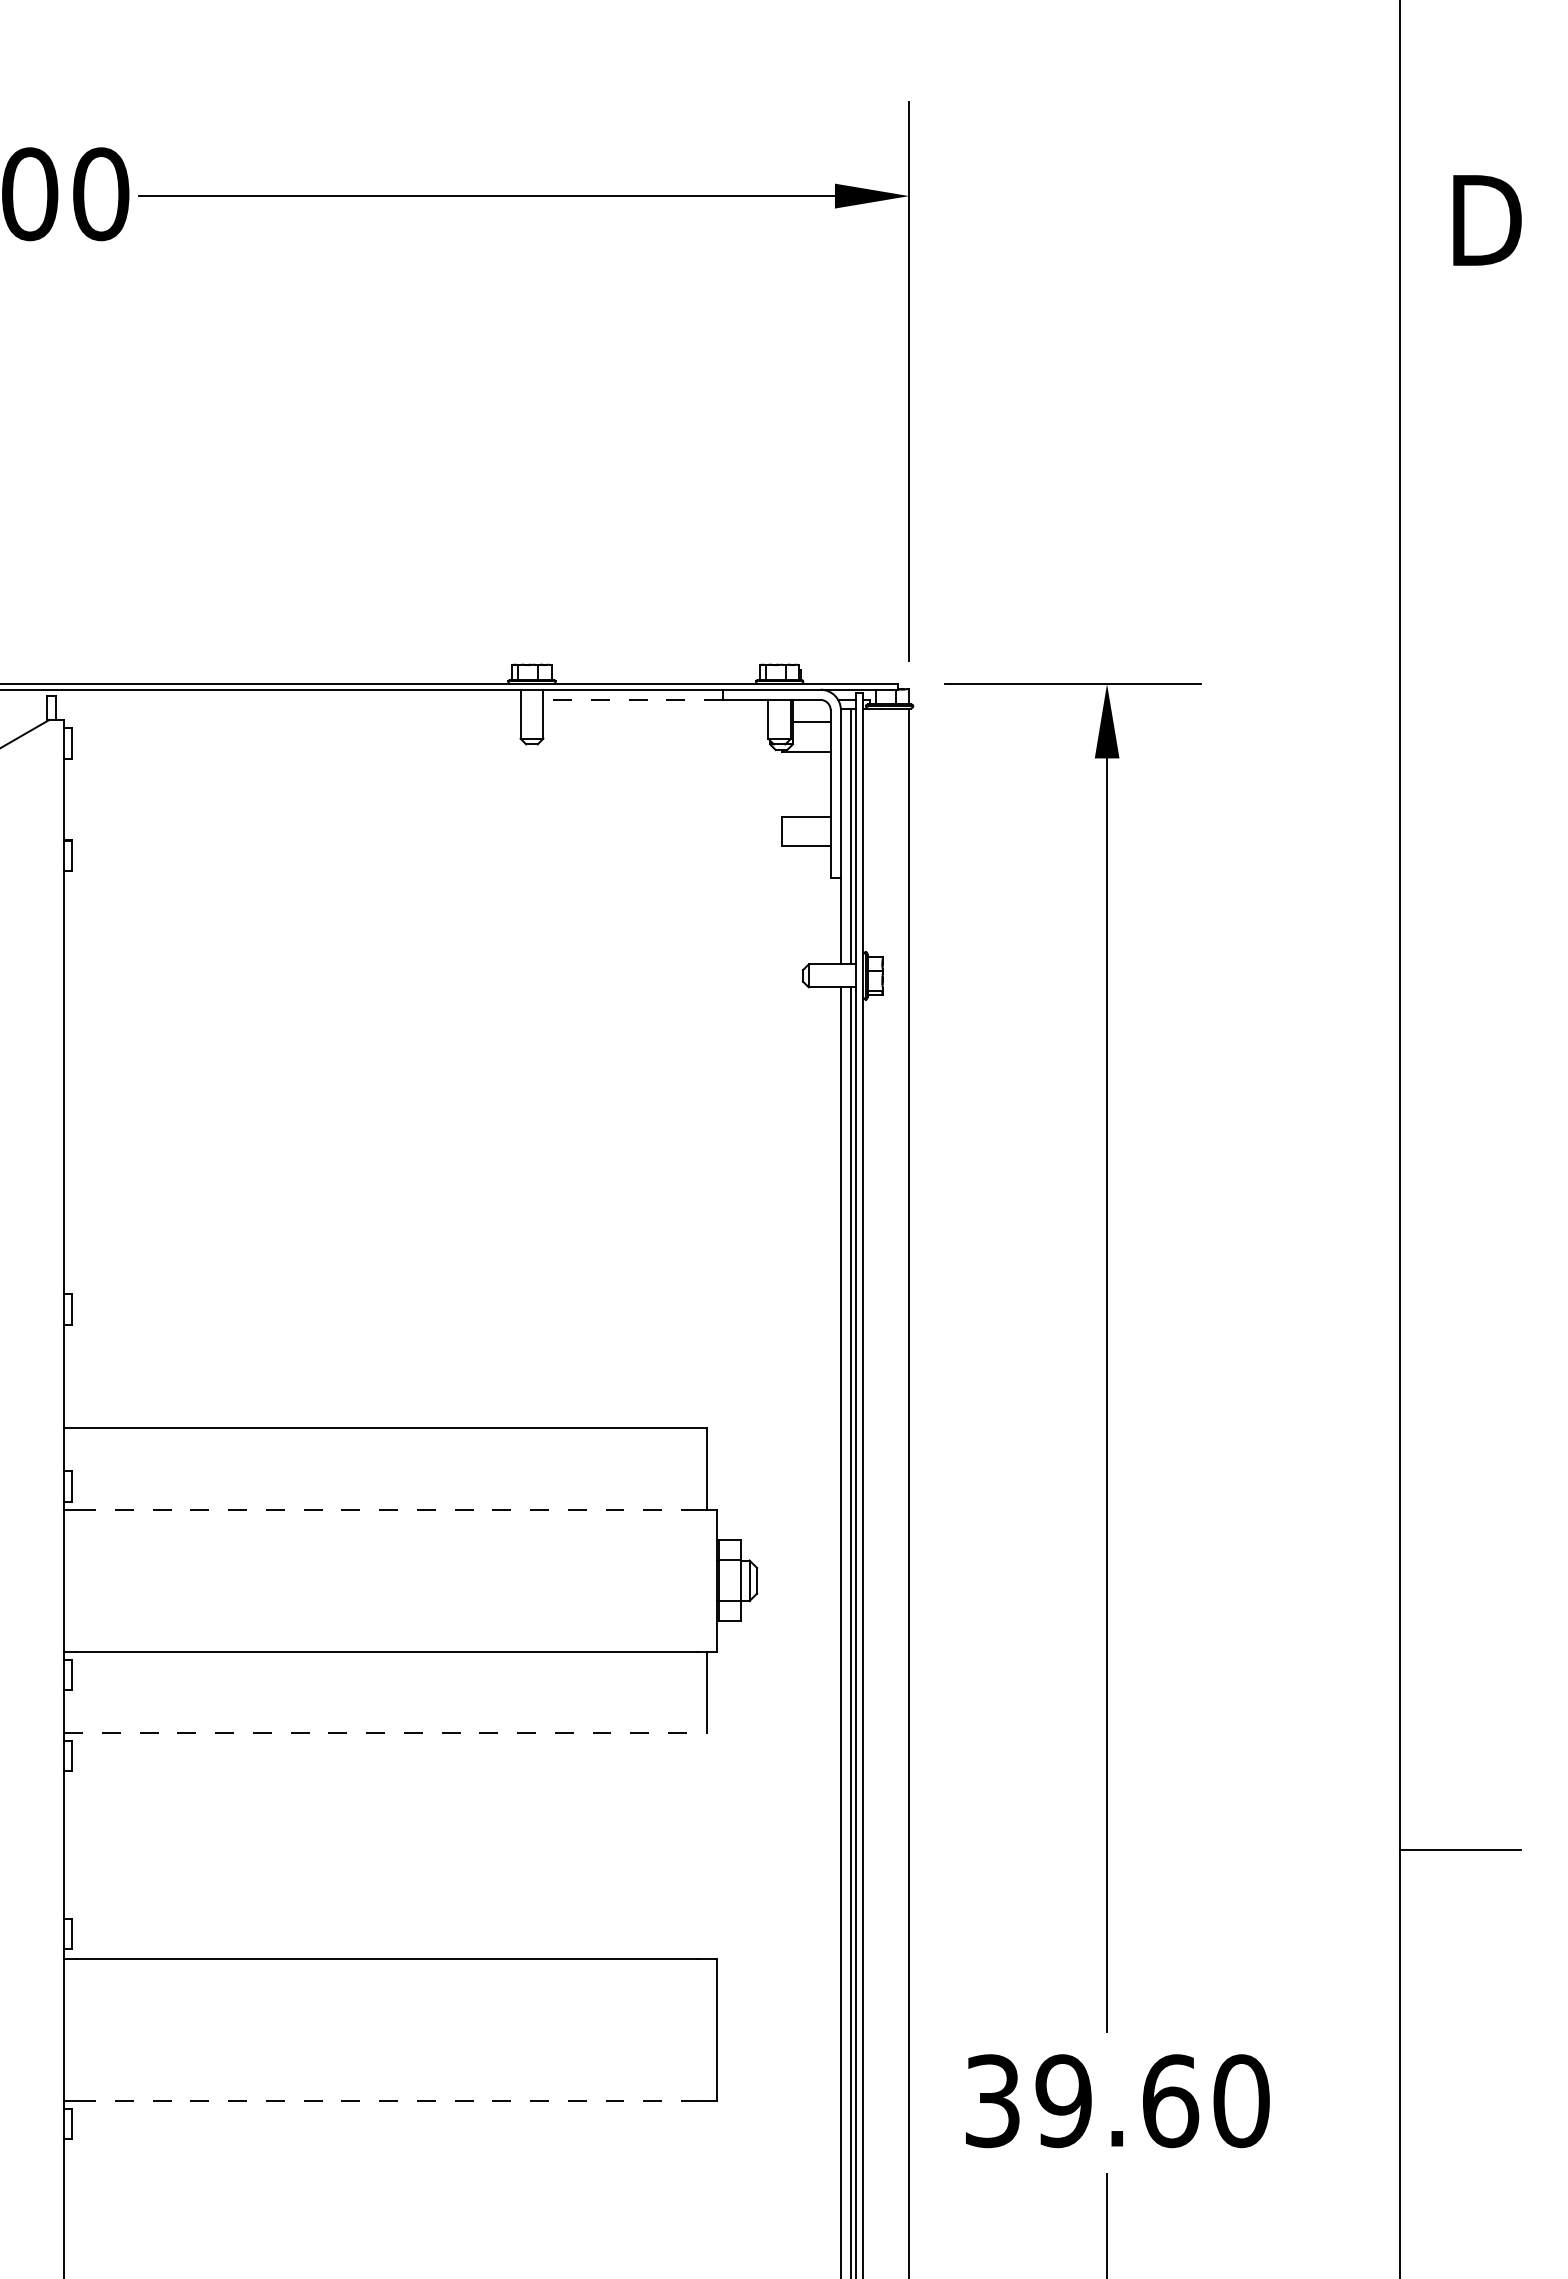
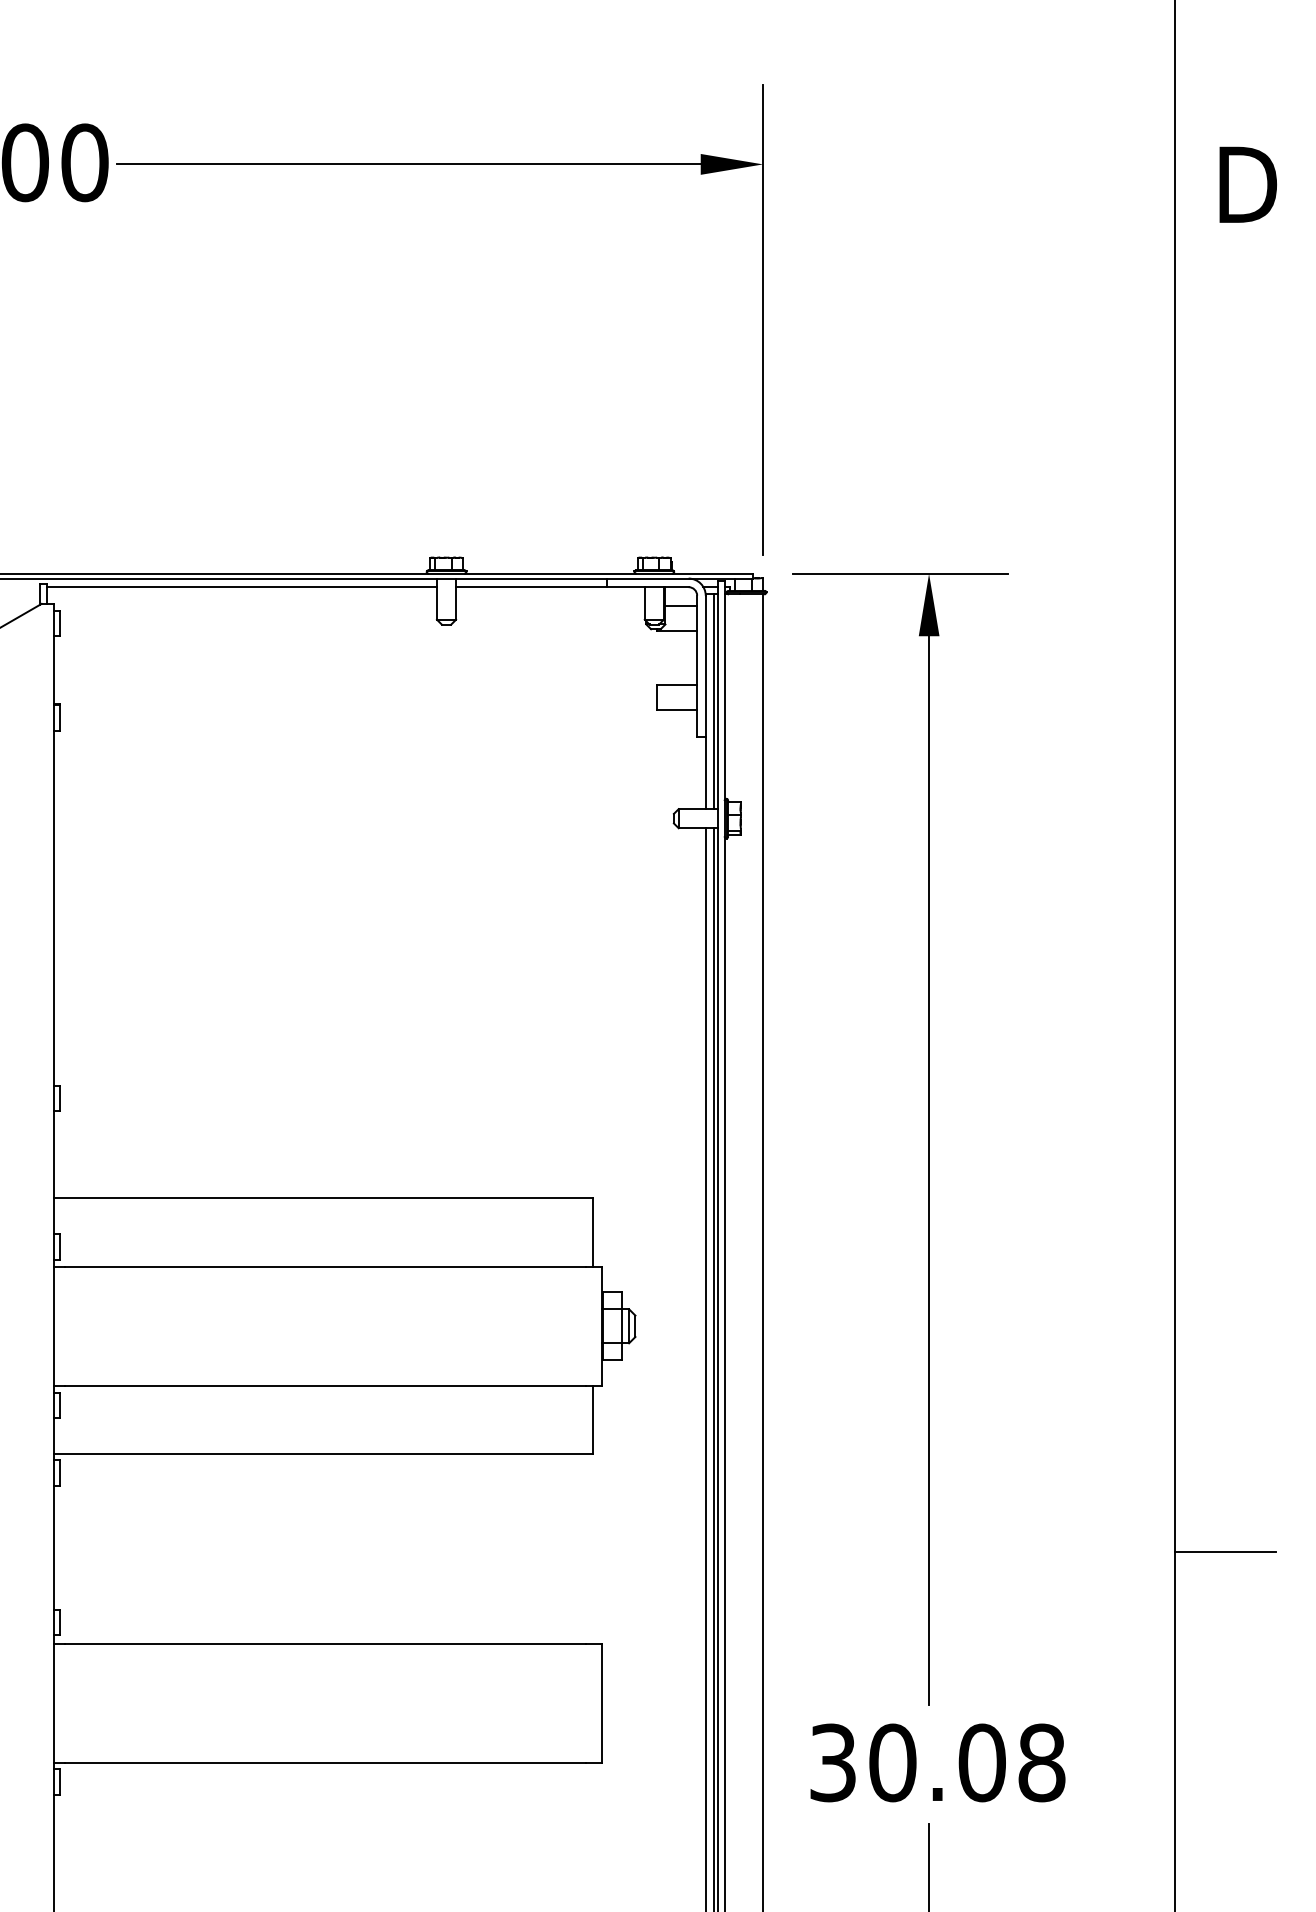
line: (287, 699) -> (241, 586), added
line: (633, 699) -> (531, 586), dashed -> solid
line: (387, 1510) -> (325, 1267), dashed -> solid
line: (386, 1733) -> (324, 1454), dashed -> solid
line: (387, 2100) -> (325, 1762), dashed -> solid
text: (1152, 2101) -> (967, 1763), 39.60 -> 30.08

